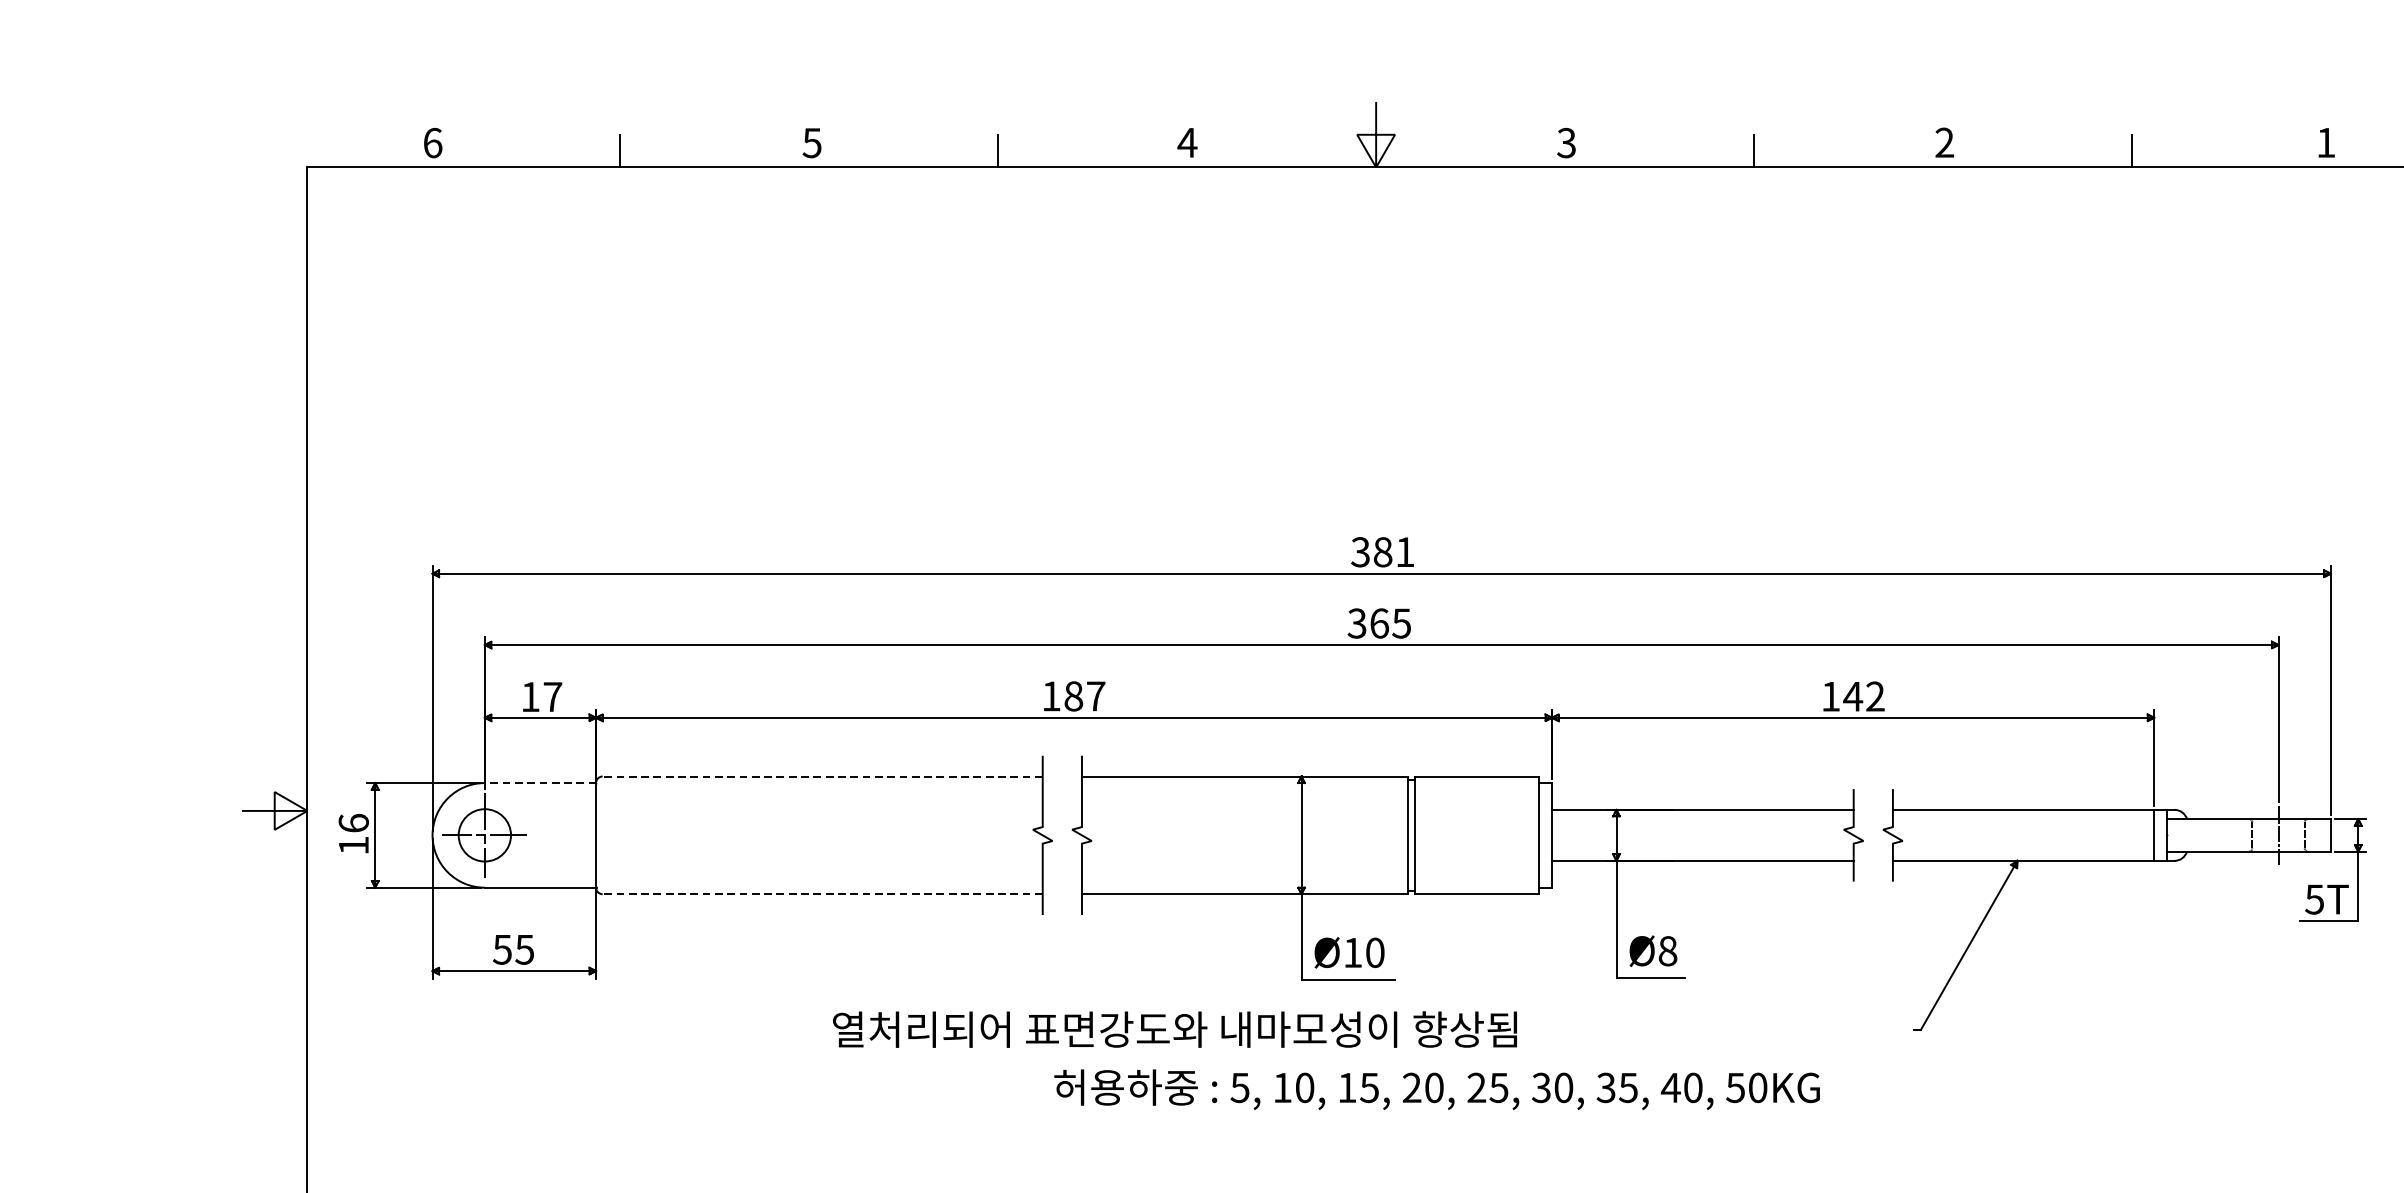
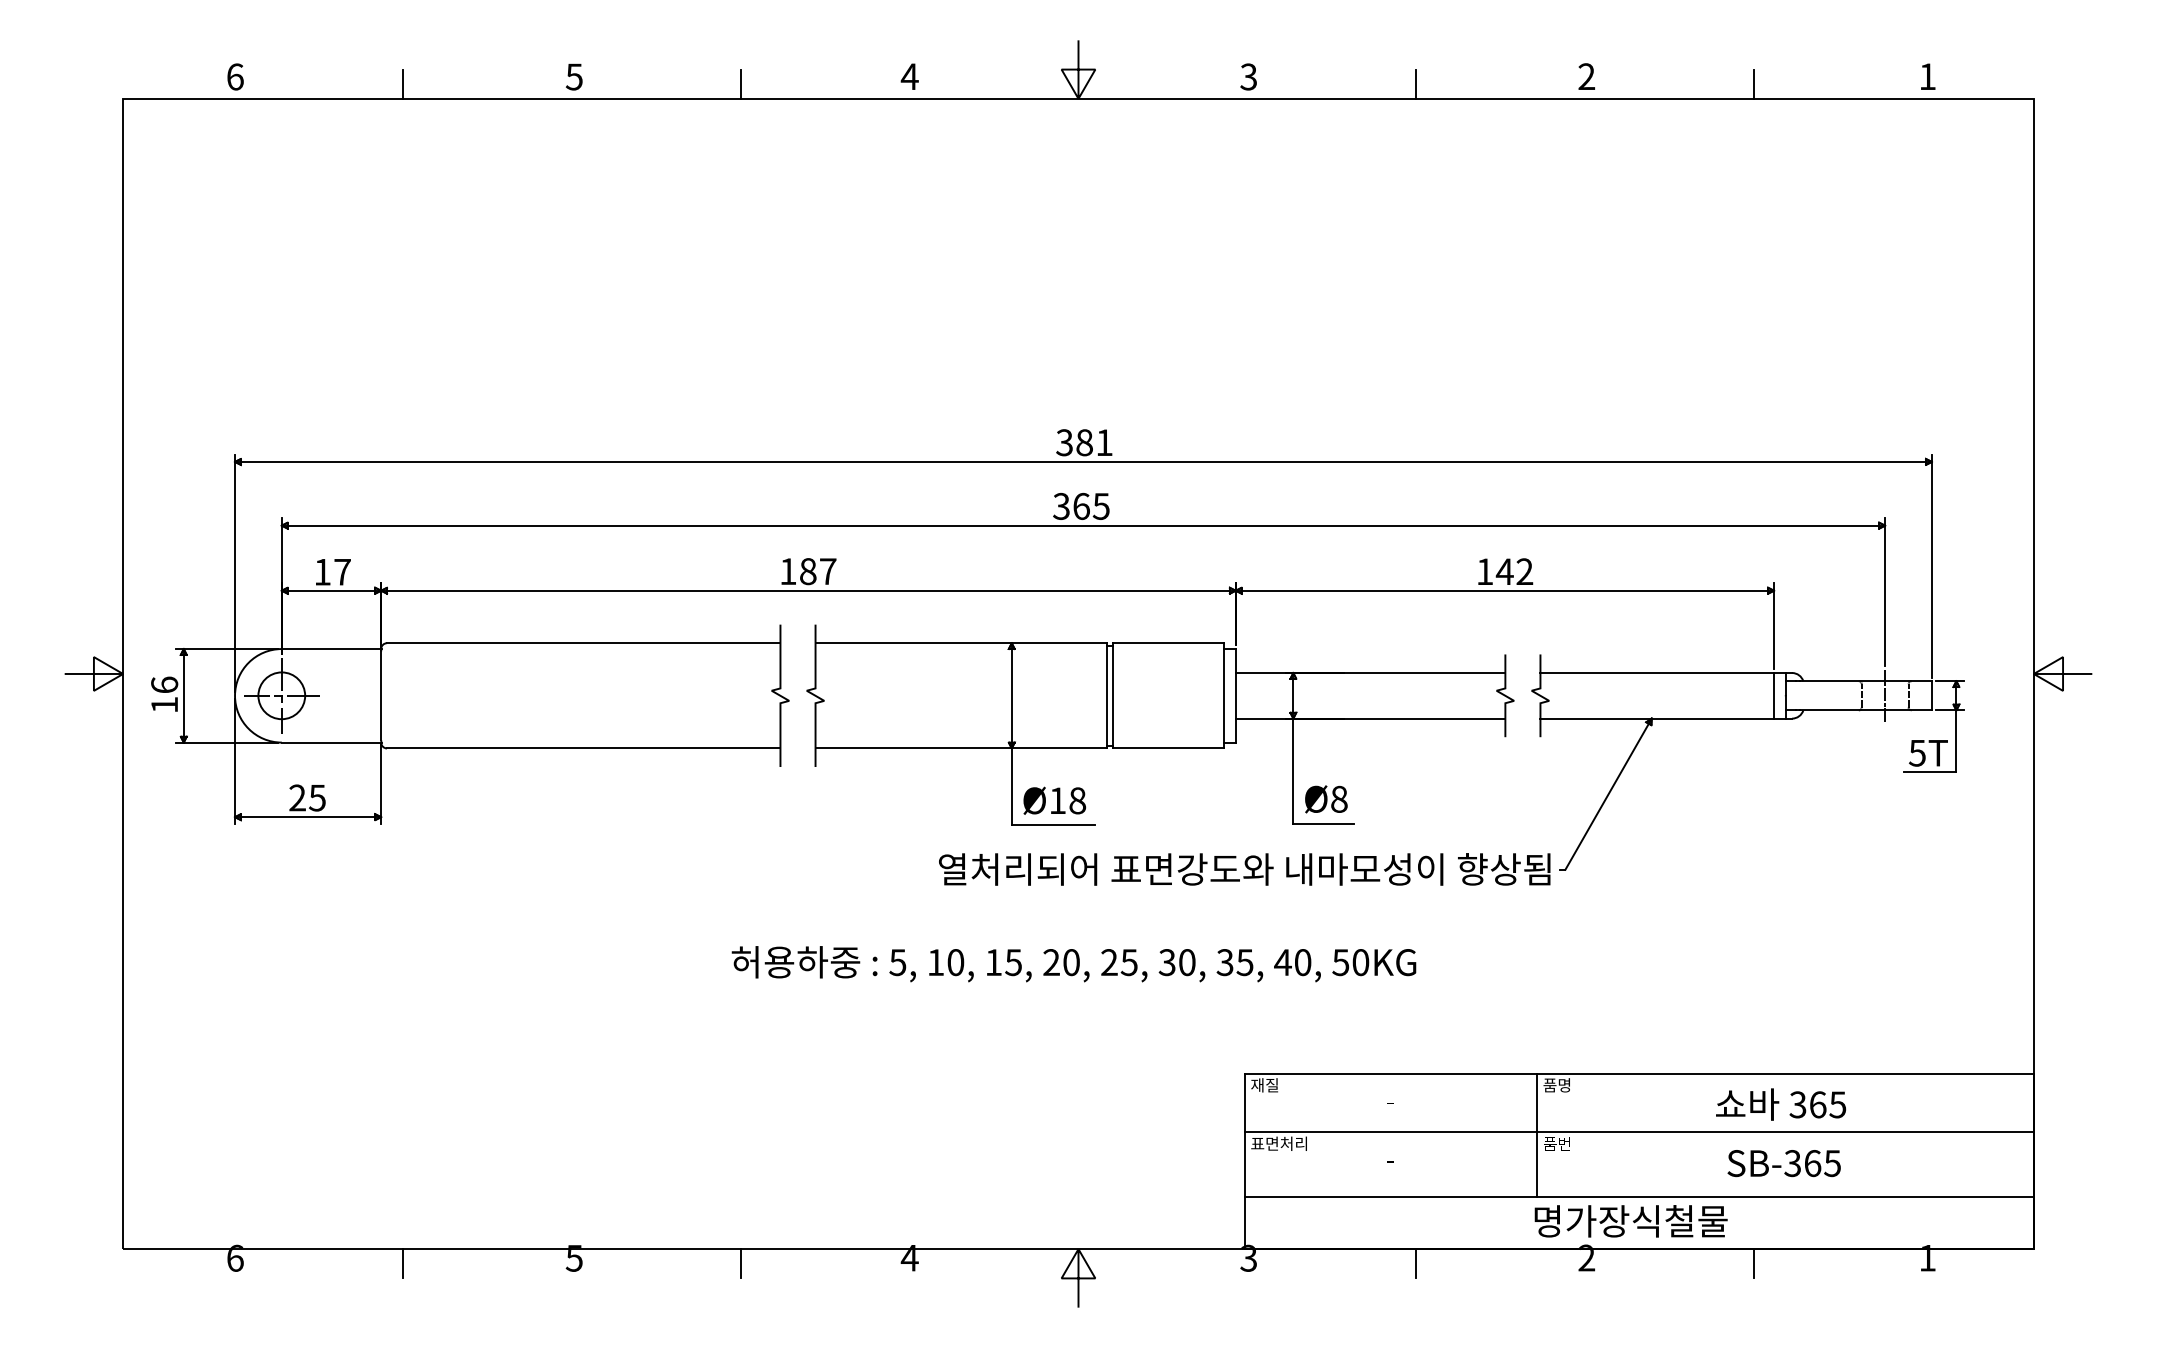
line: (822, 776) -> (583, 643), dashed -> solid
line: (540, 783) -> (331, 649), dashed -> solid
line: (822, 894) -> (583, 748), dashed -> solid
text: (502, 949) -> (297, 797), 55 -> 25
text: (1375, 952) -> (1077, 800), Ø10 -> Ø18
text: (1174, 1029) -> (1244, 869), moved
text: (1436, 1090) -> (1073, 964), moved

